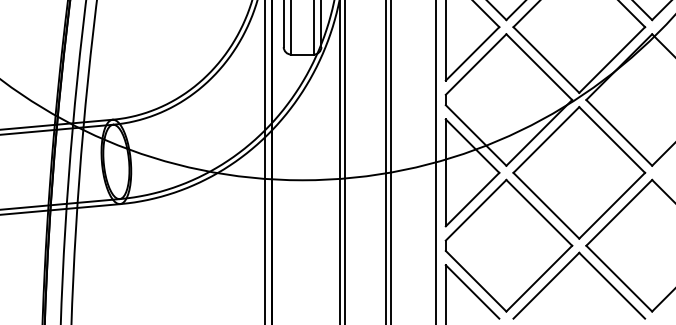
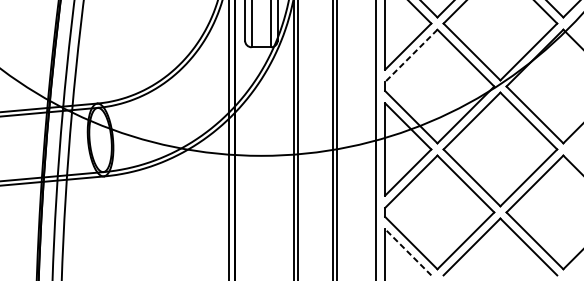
line: (476, 64) -> (411, 55), solid -> dashed
line: (472, 291) -> (408, 251), solid -> dashed

